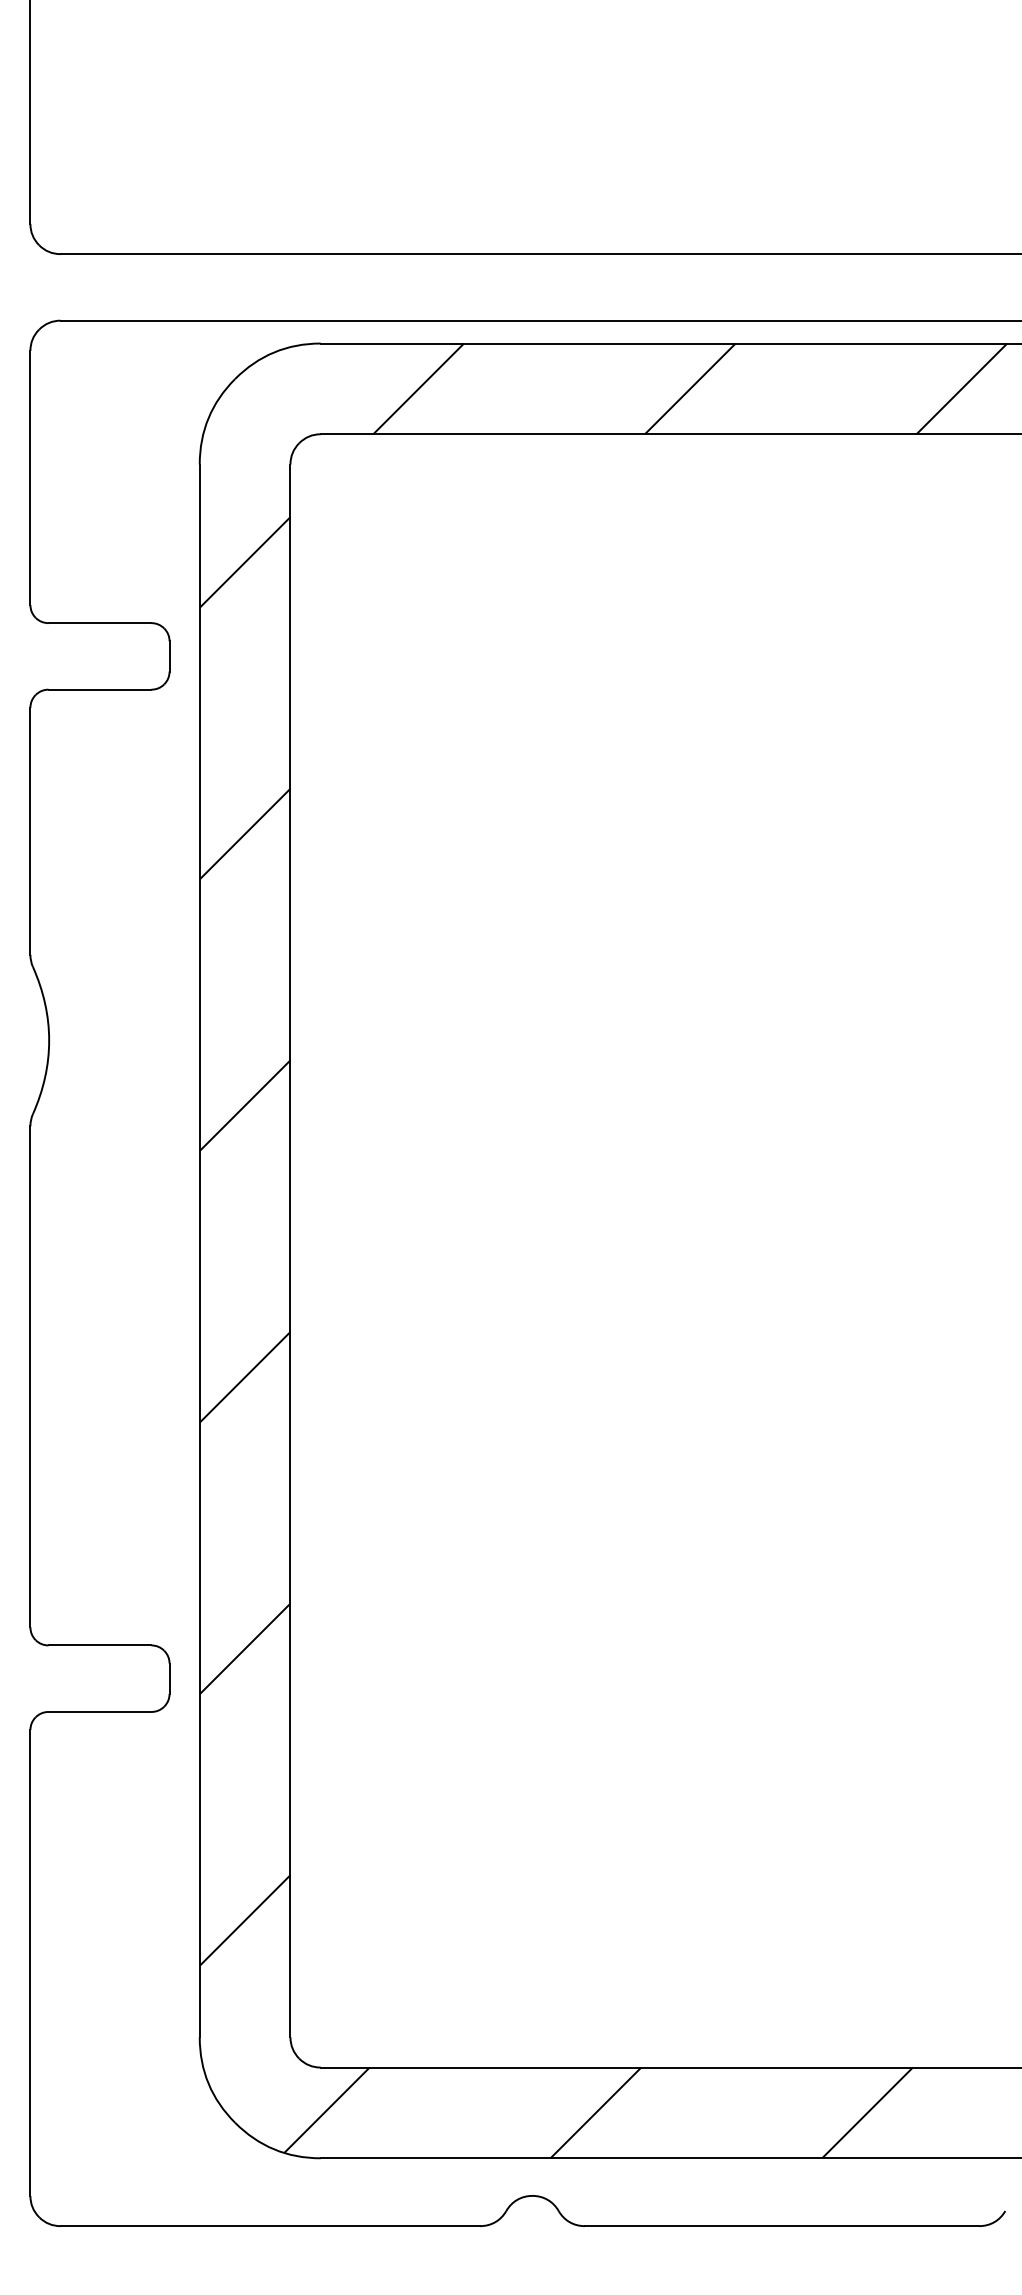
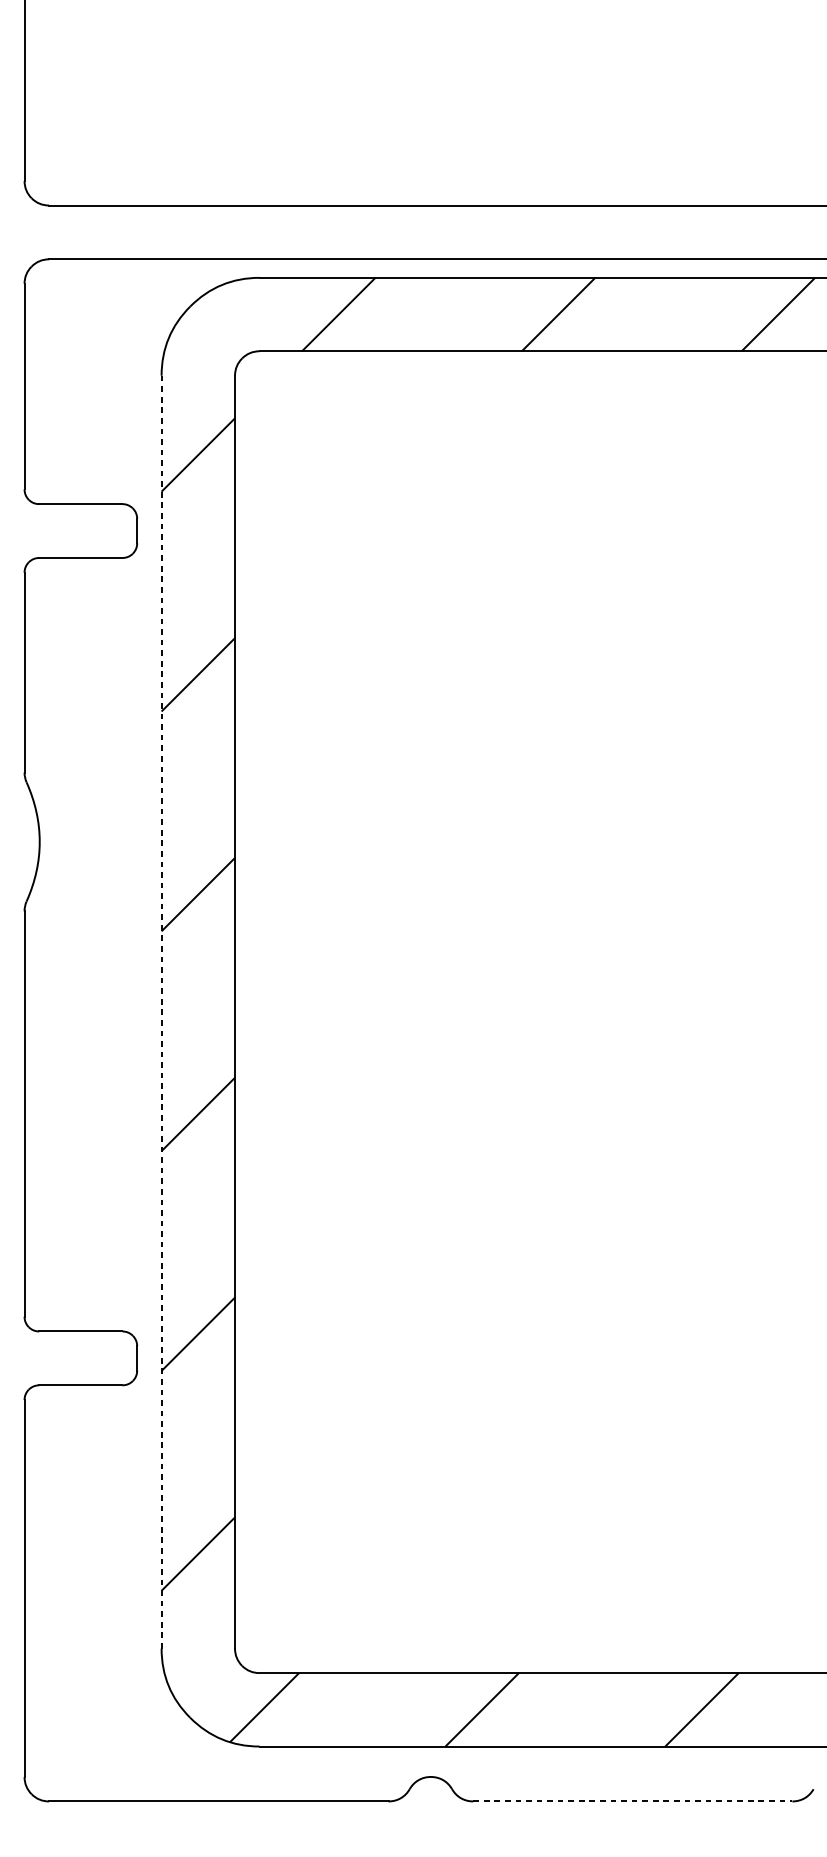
line: (199, 1251) -> (161, 1012), solid -> dashed
line: (782, 2226) -> (633, 1801), solid -> dashed

